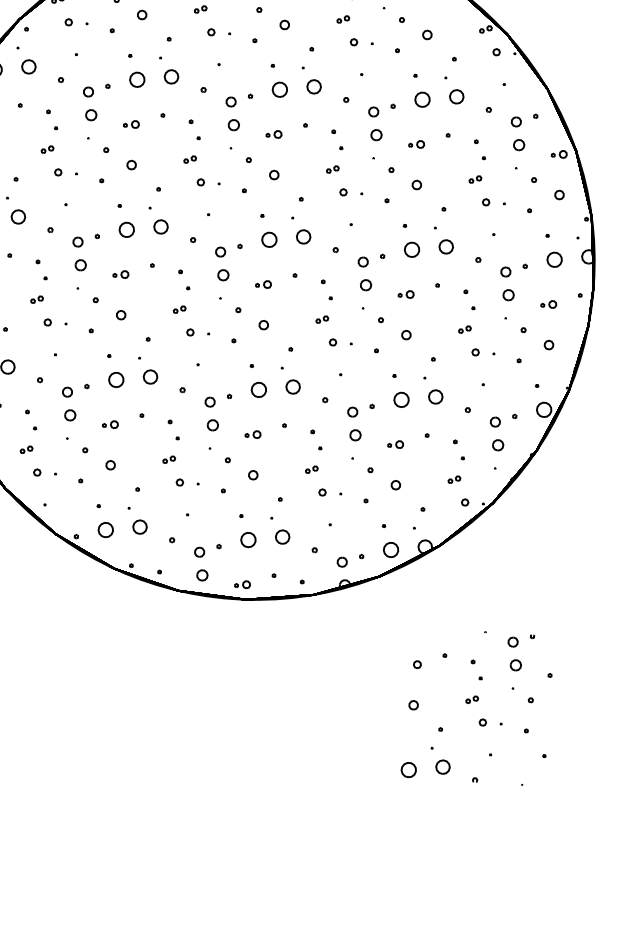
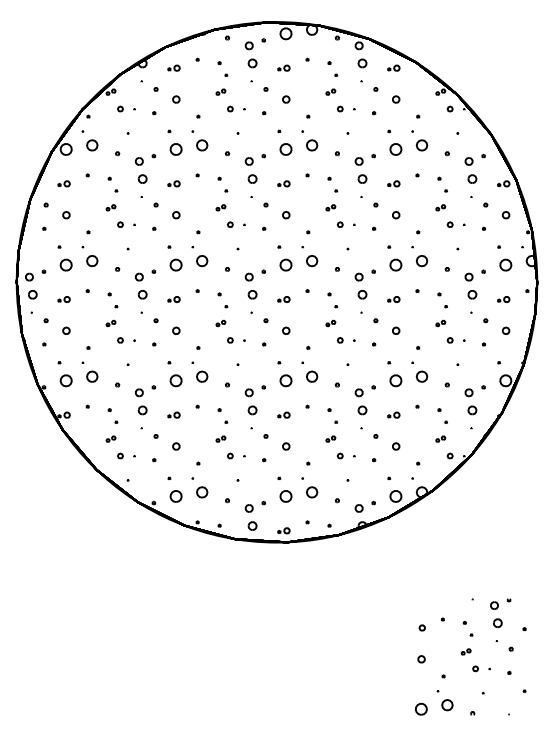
part: (477, 706) -> (470, 656), moved

